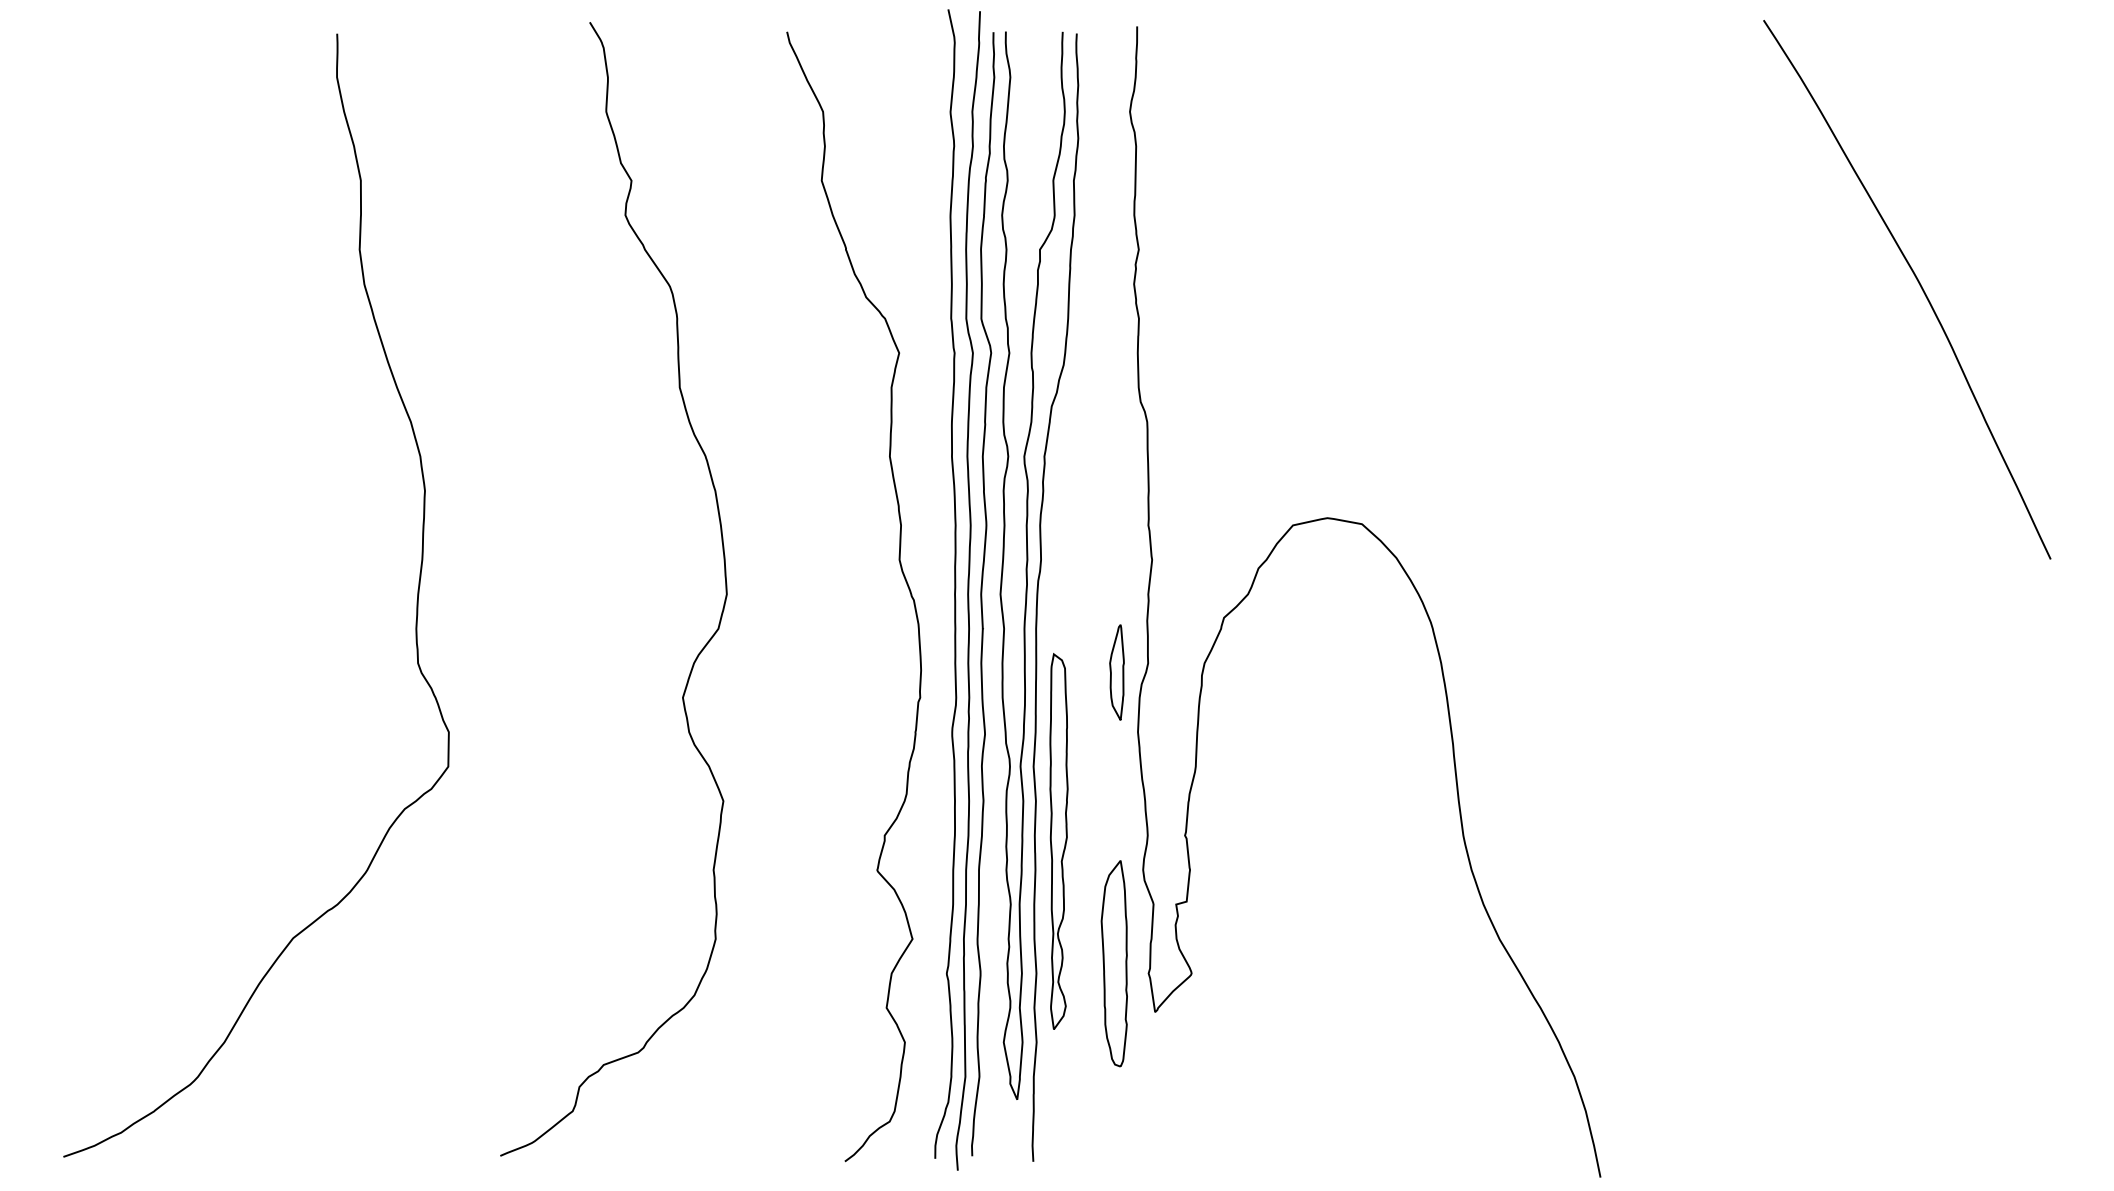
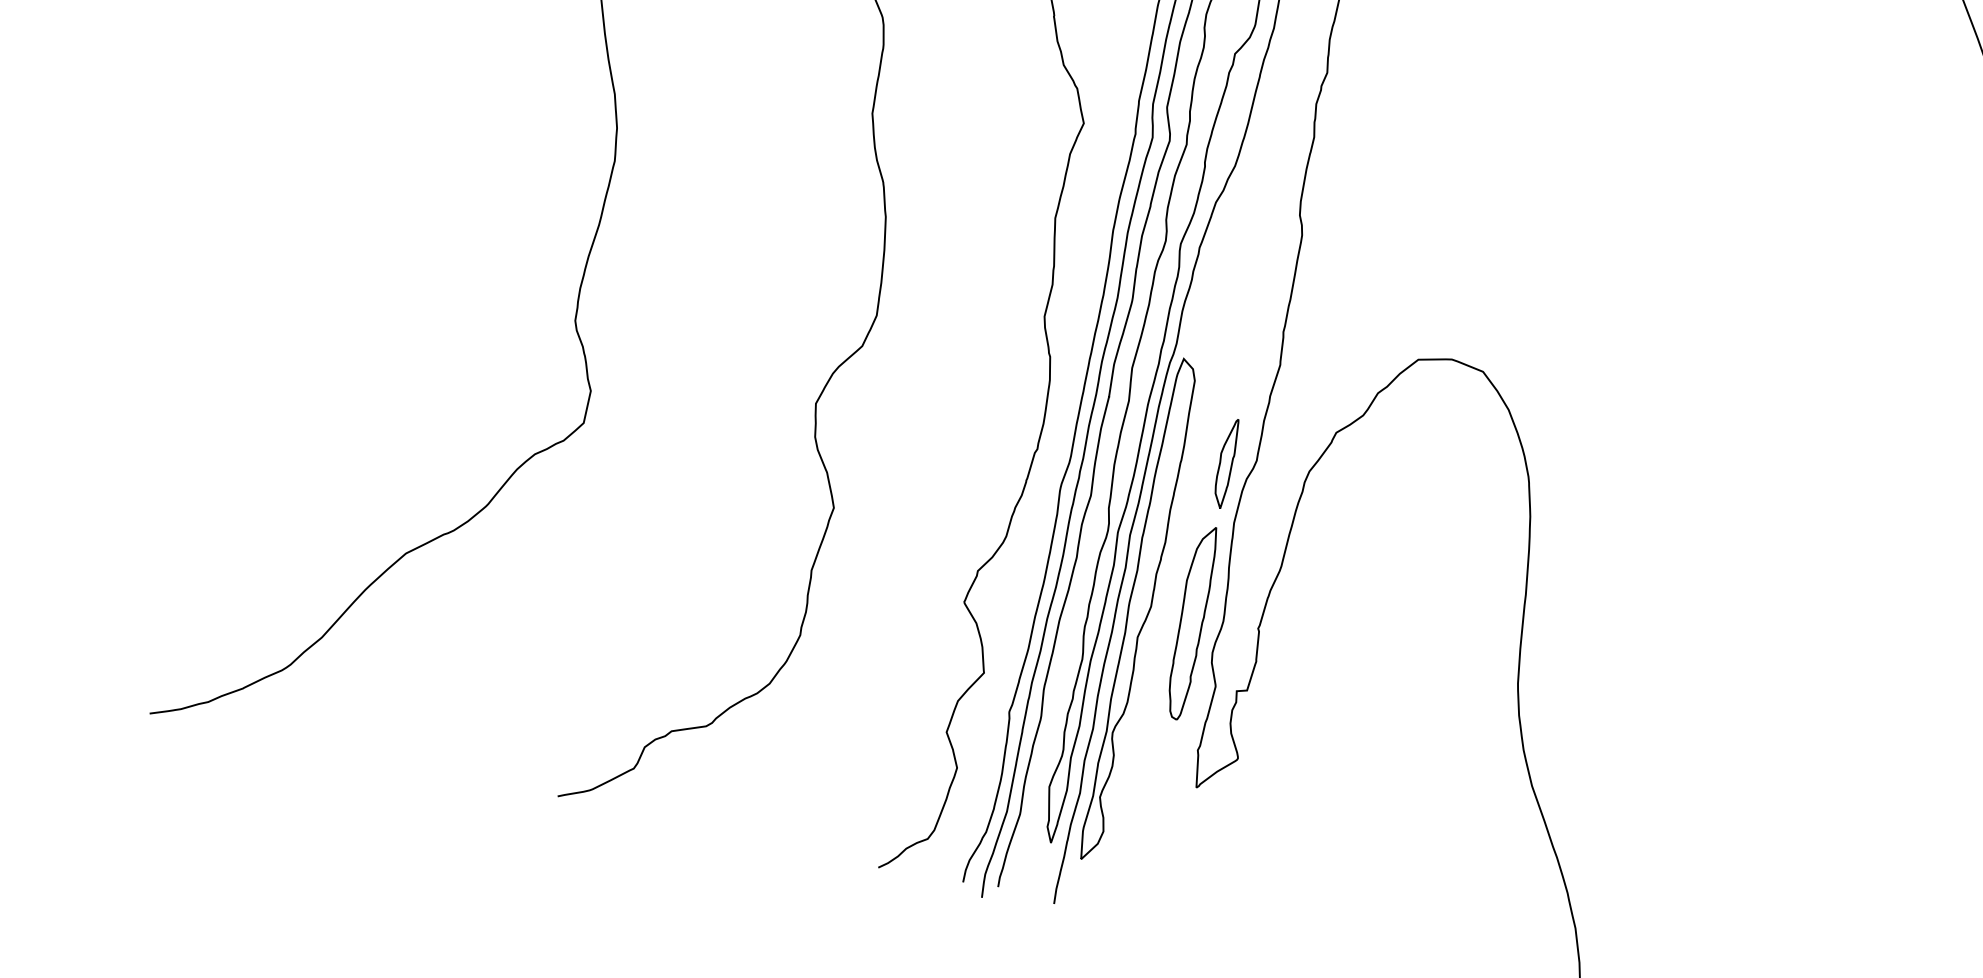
part: (1058, 841) -> (1138, 609), size x1.43
part: (1113, 963) -> (1189, 622), moved

